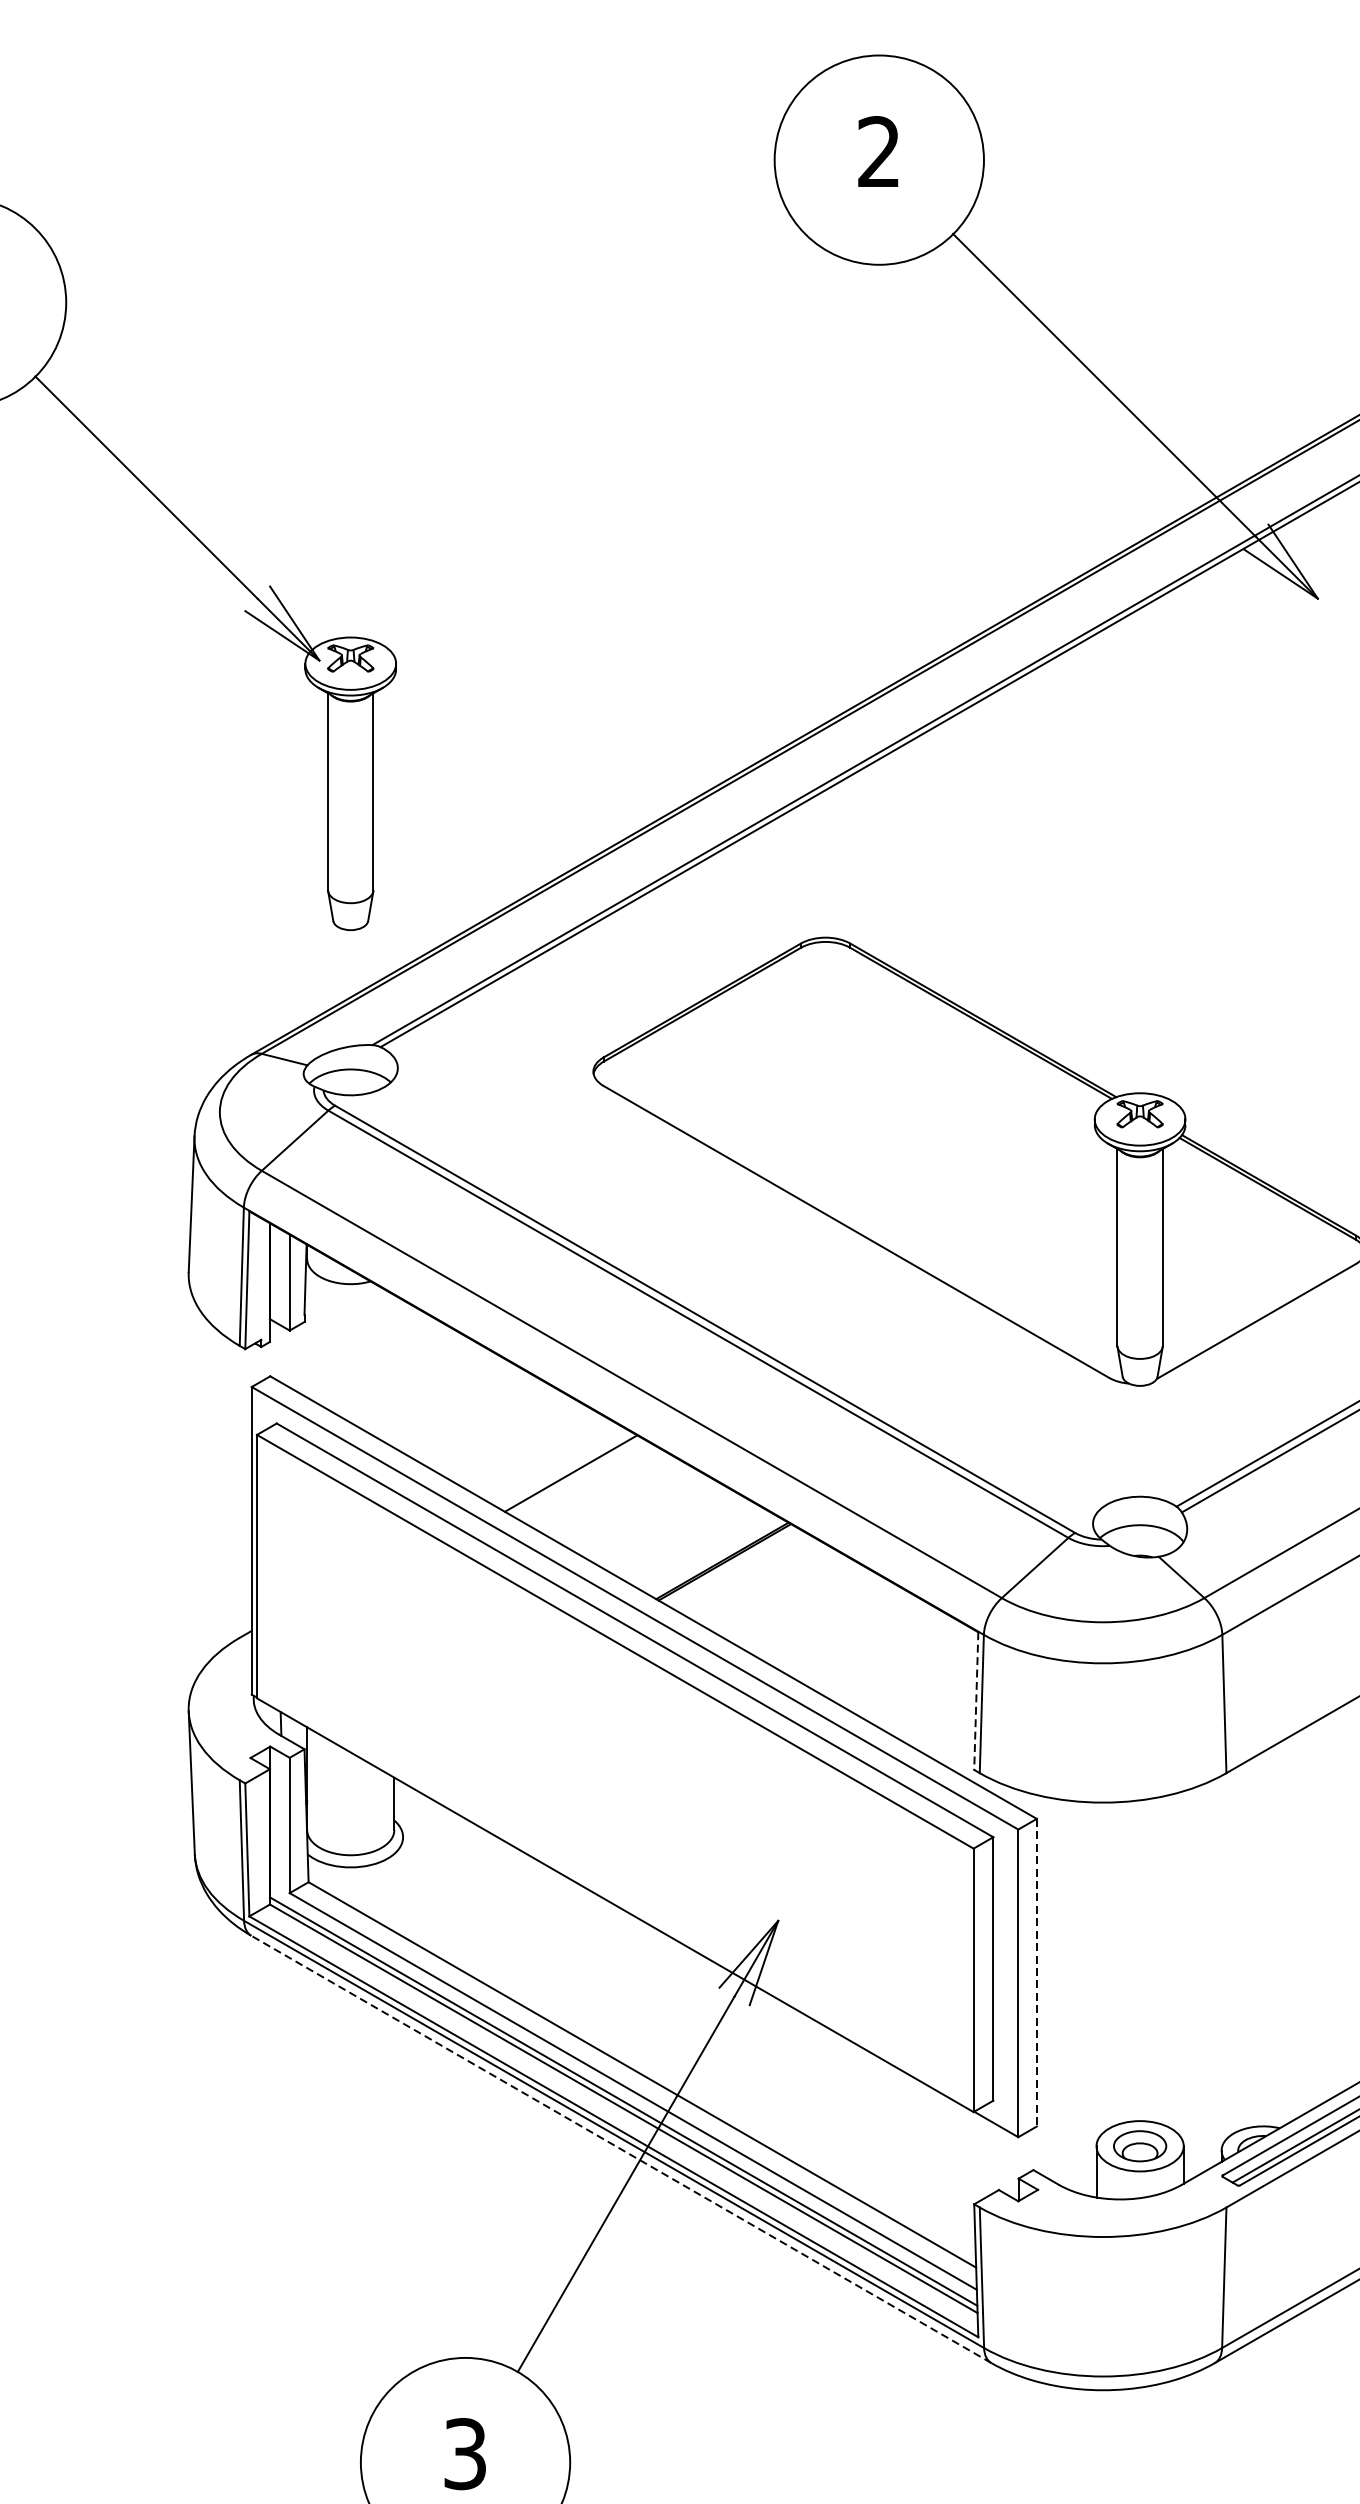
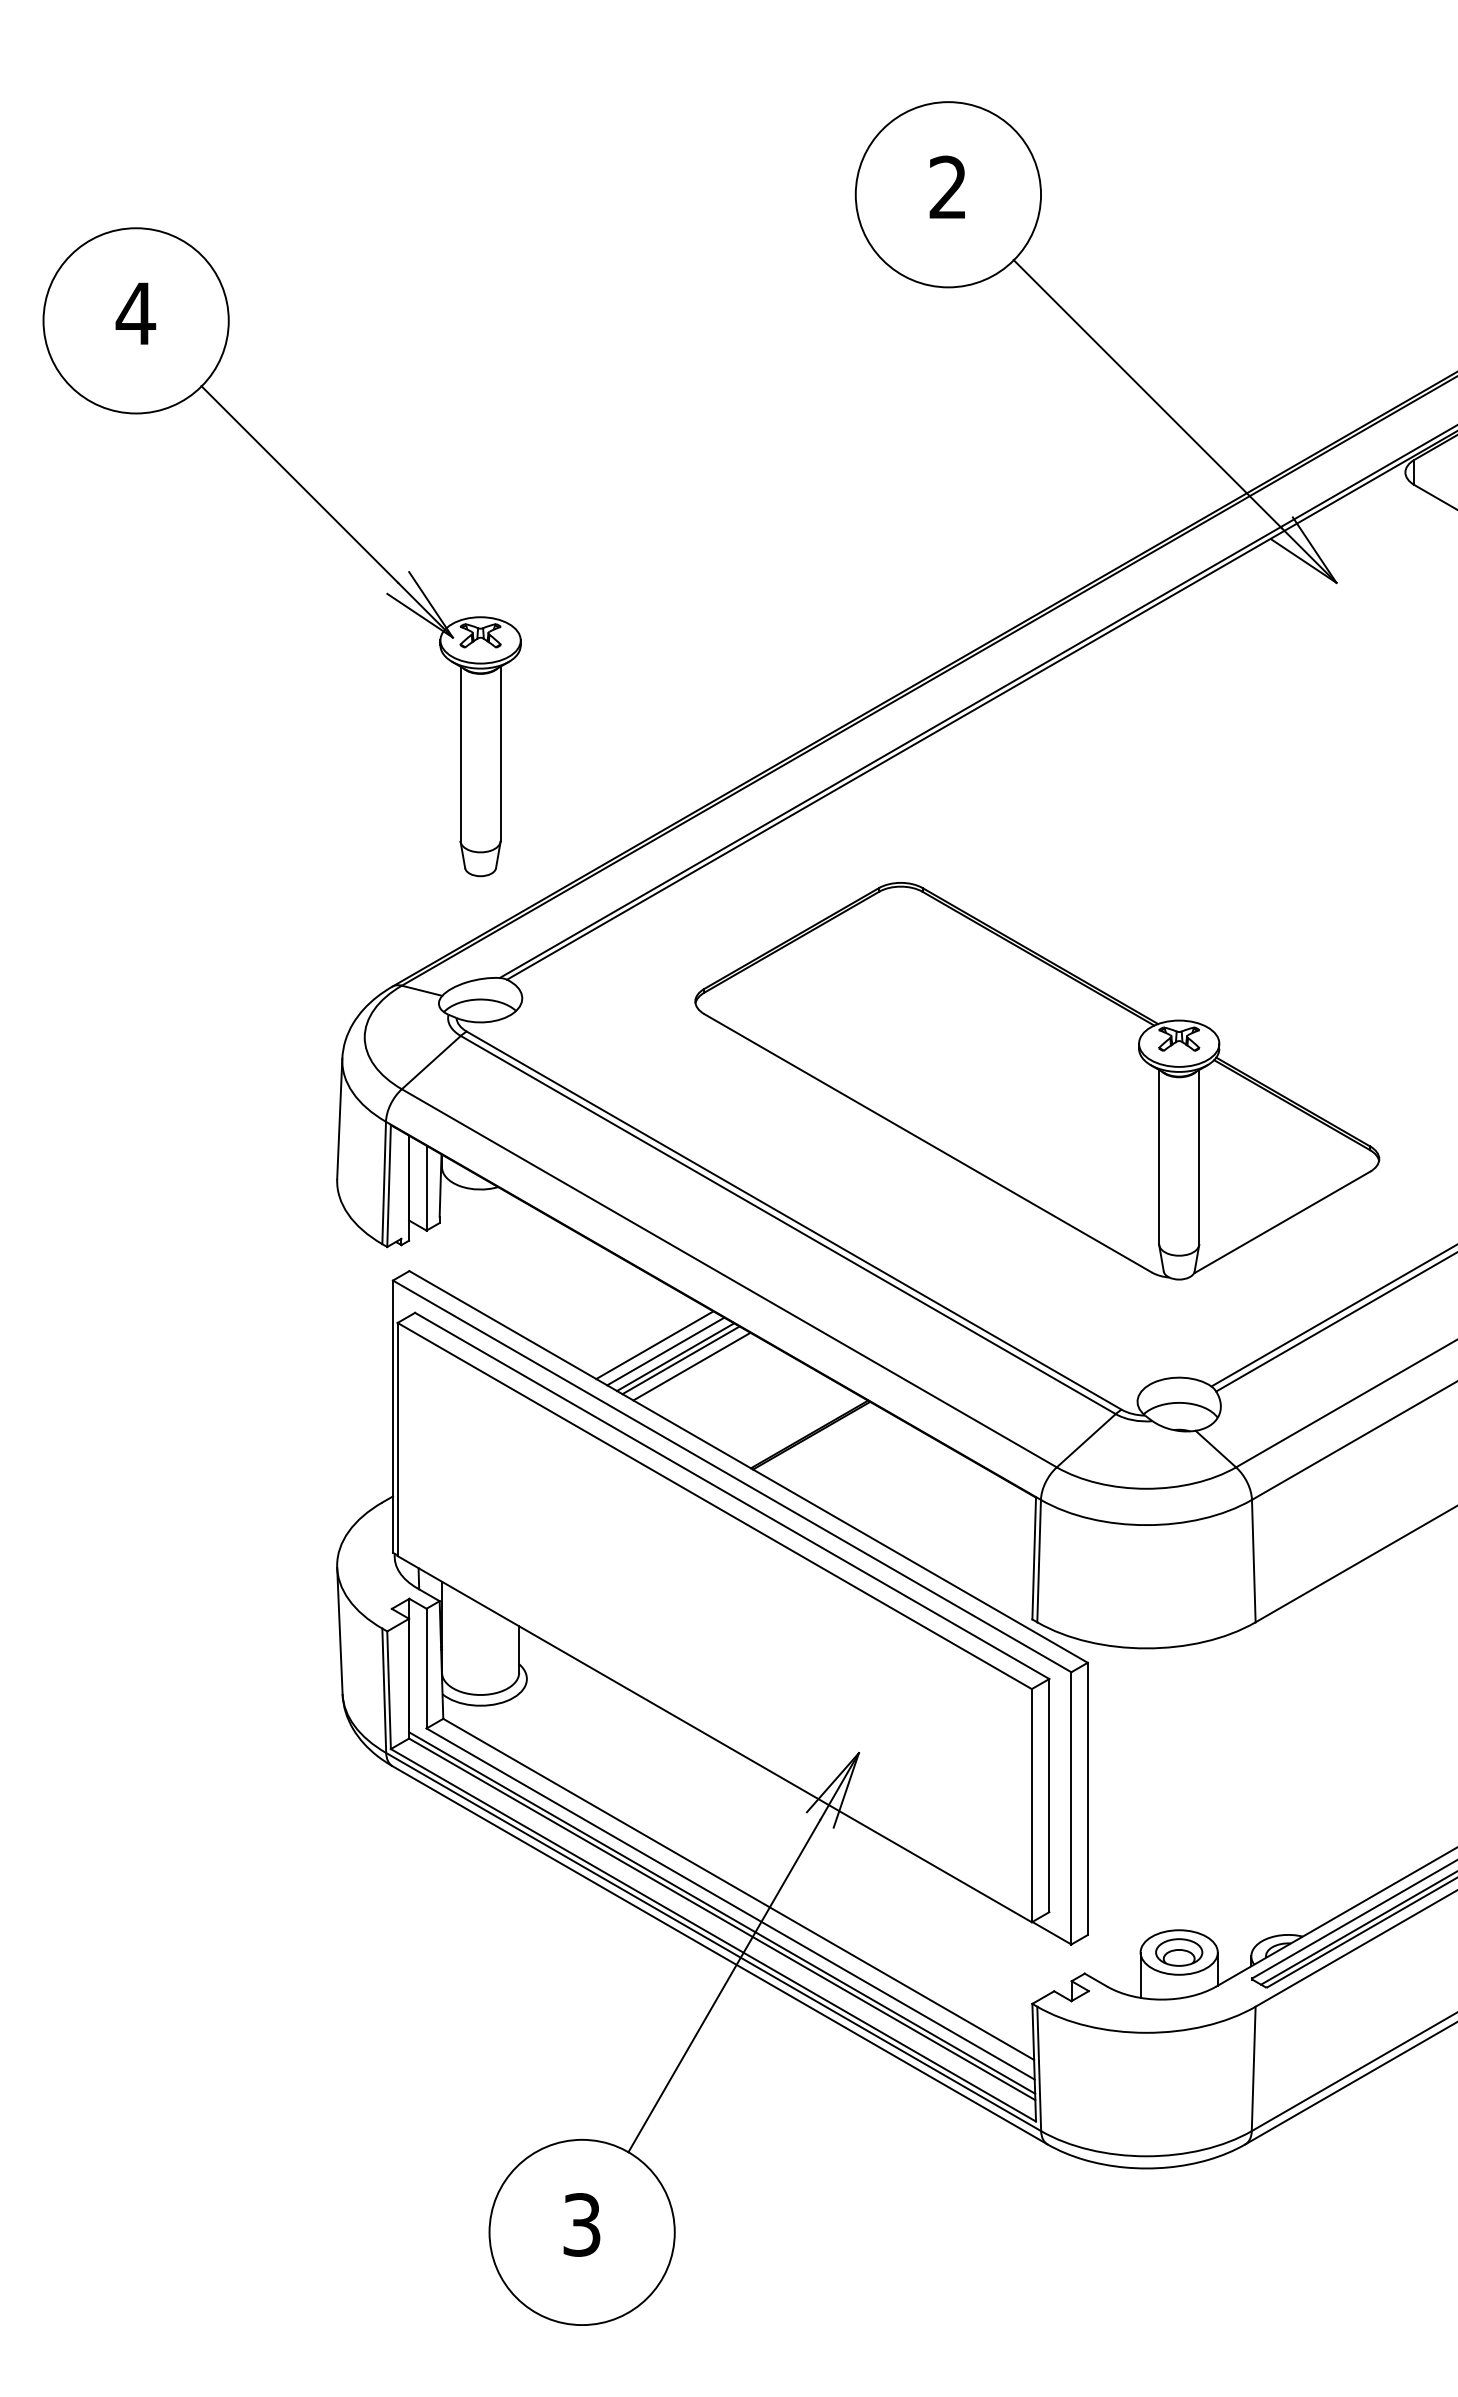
line: (547, 1460) -> (654, 1345), added
line: (559, 1467) -> (665, 1351), added
line: (576, 1477) -> (680, 1360), added
line: (589, 1484) -> (691, 1366), added
line: (976, 1701) -> (1034, 1558), dashed -> solid
line: (1036, 1973) -> (1087, 1799), dashed -> solid
line: (620, 2149) -> (719, 1955), dashed -> solid

